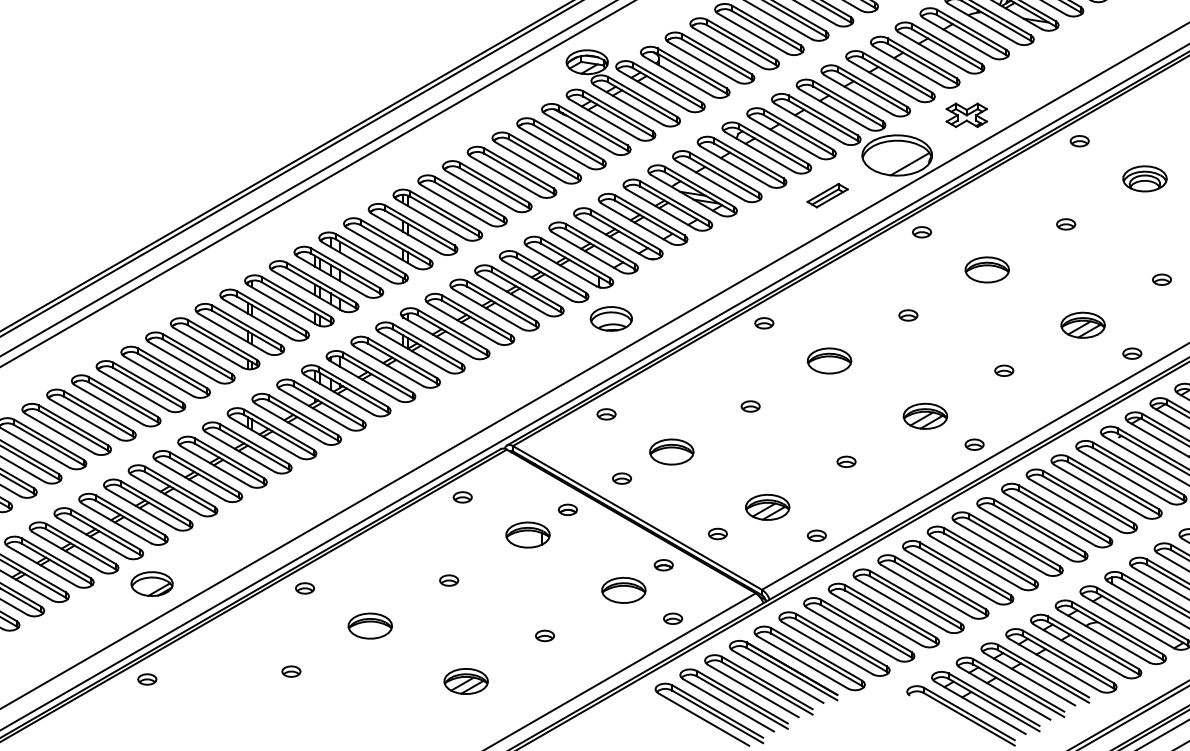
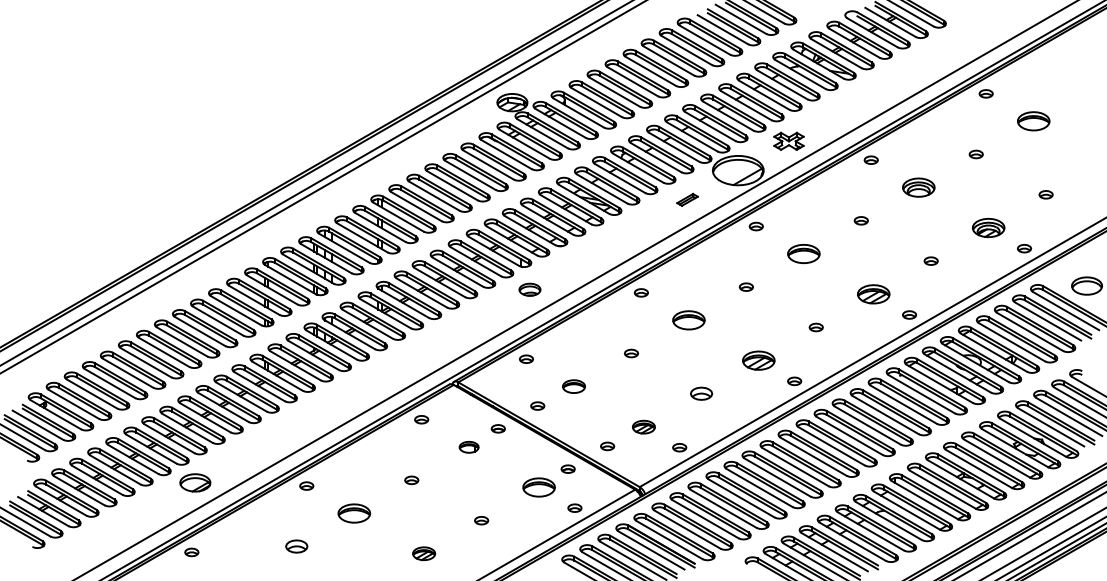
part: (827, 195) -> (687, 199), size x0.7
part: (610, 318) -> (529, 289), size x0.7
part: (671, 451) -> (573, 386), size x0.7
part: (845, 461) -> (700, 393), size x1.6
part: (767, 508) -> (643, 427), size x0.7
part: (526, 535) -> (468, 447), size x0.6
part: (290, 671) -> (296, 546), size x1.6
part: (465, 680) -> (423, 553), size x0.7

